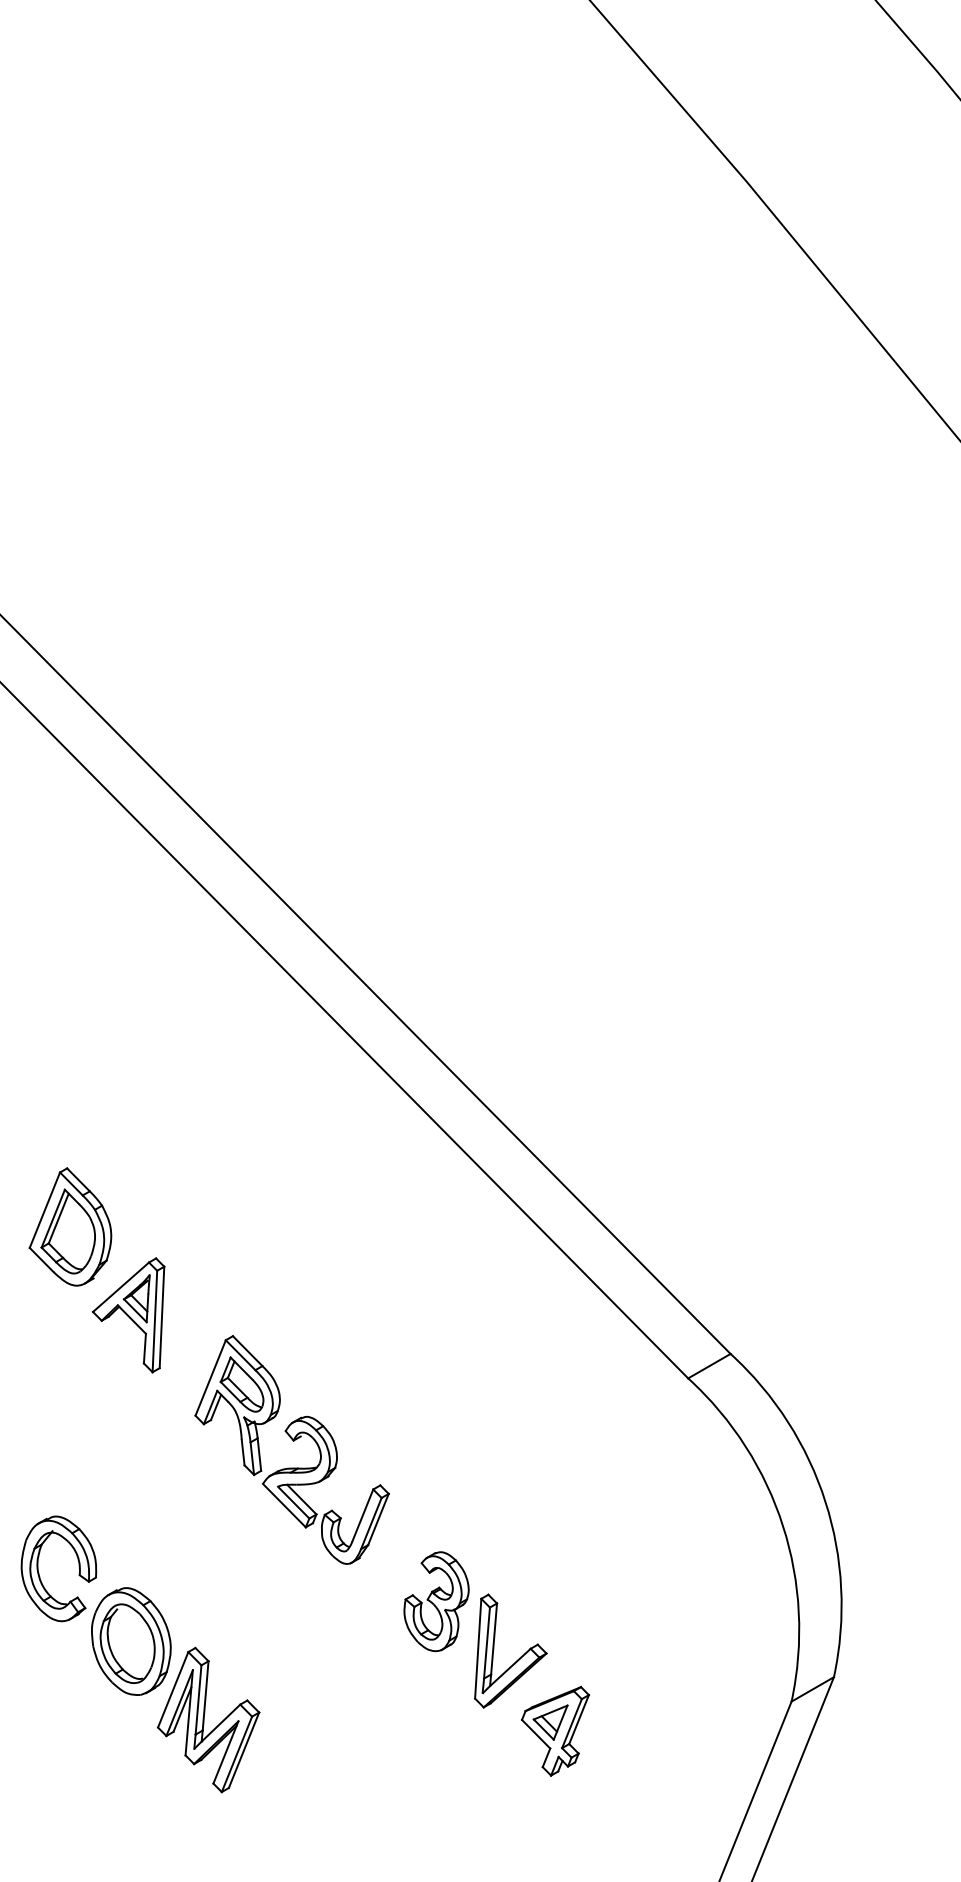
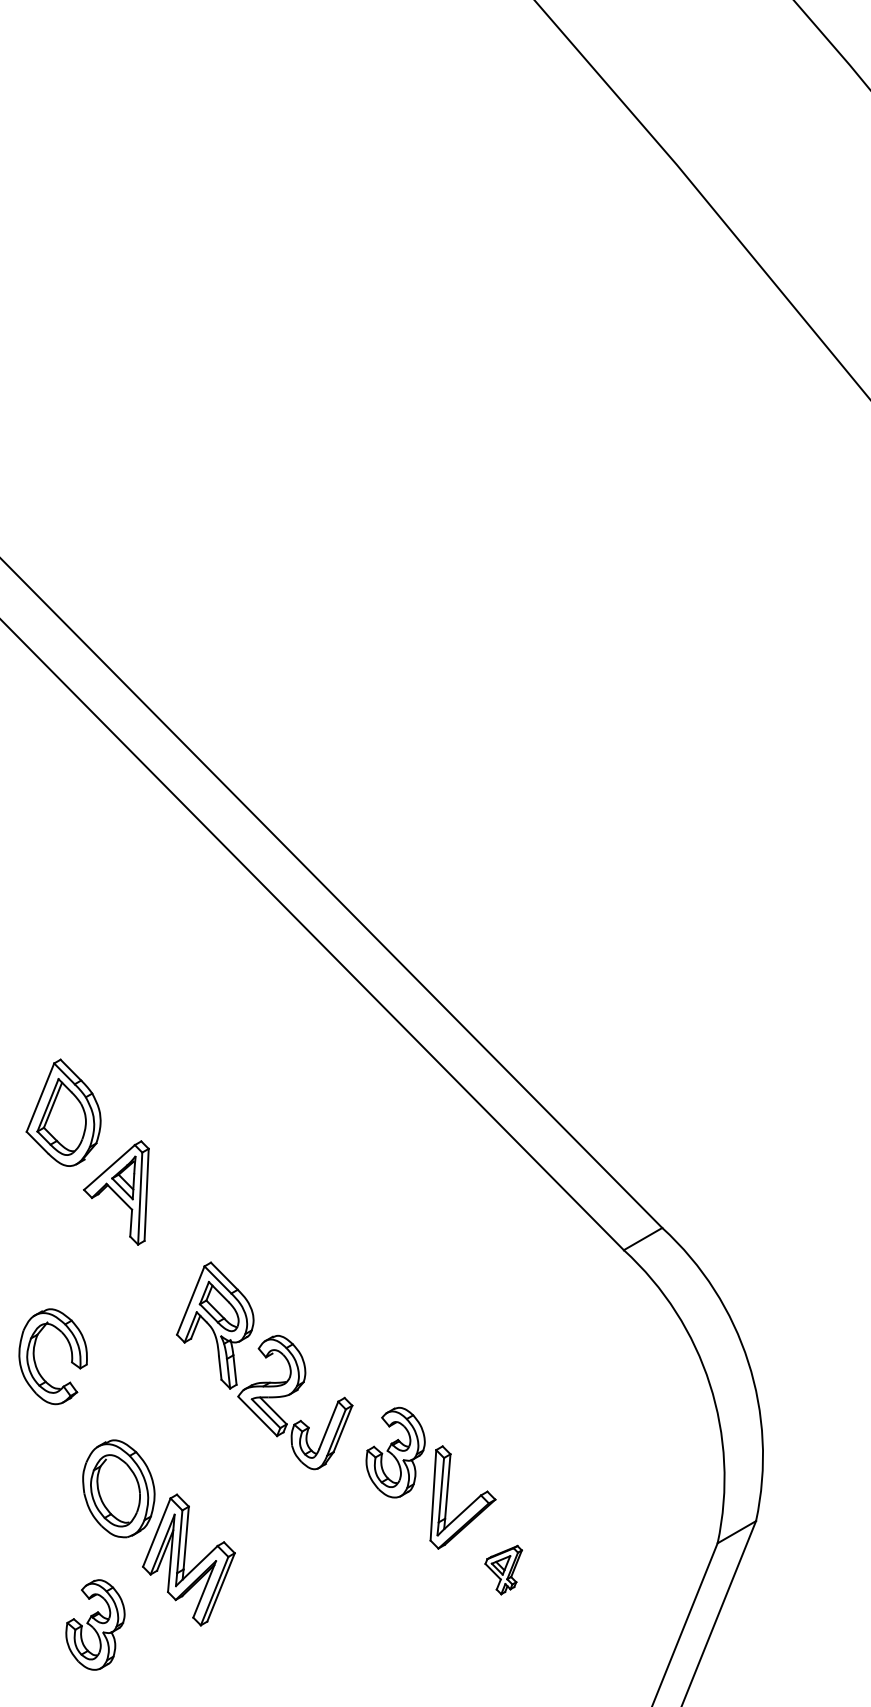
part: (293, 1441) -> (265, 1358), moved
part: (39, 1573) -> (35, 1360), moved
part: (555, 1730) -> (503, 1569), size x0.6
part: (105, 1791) -> (95, 1624), added

